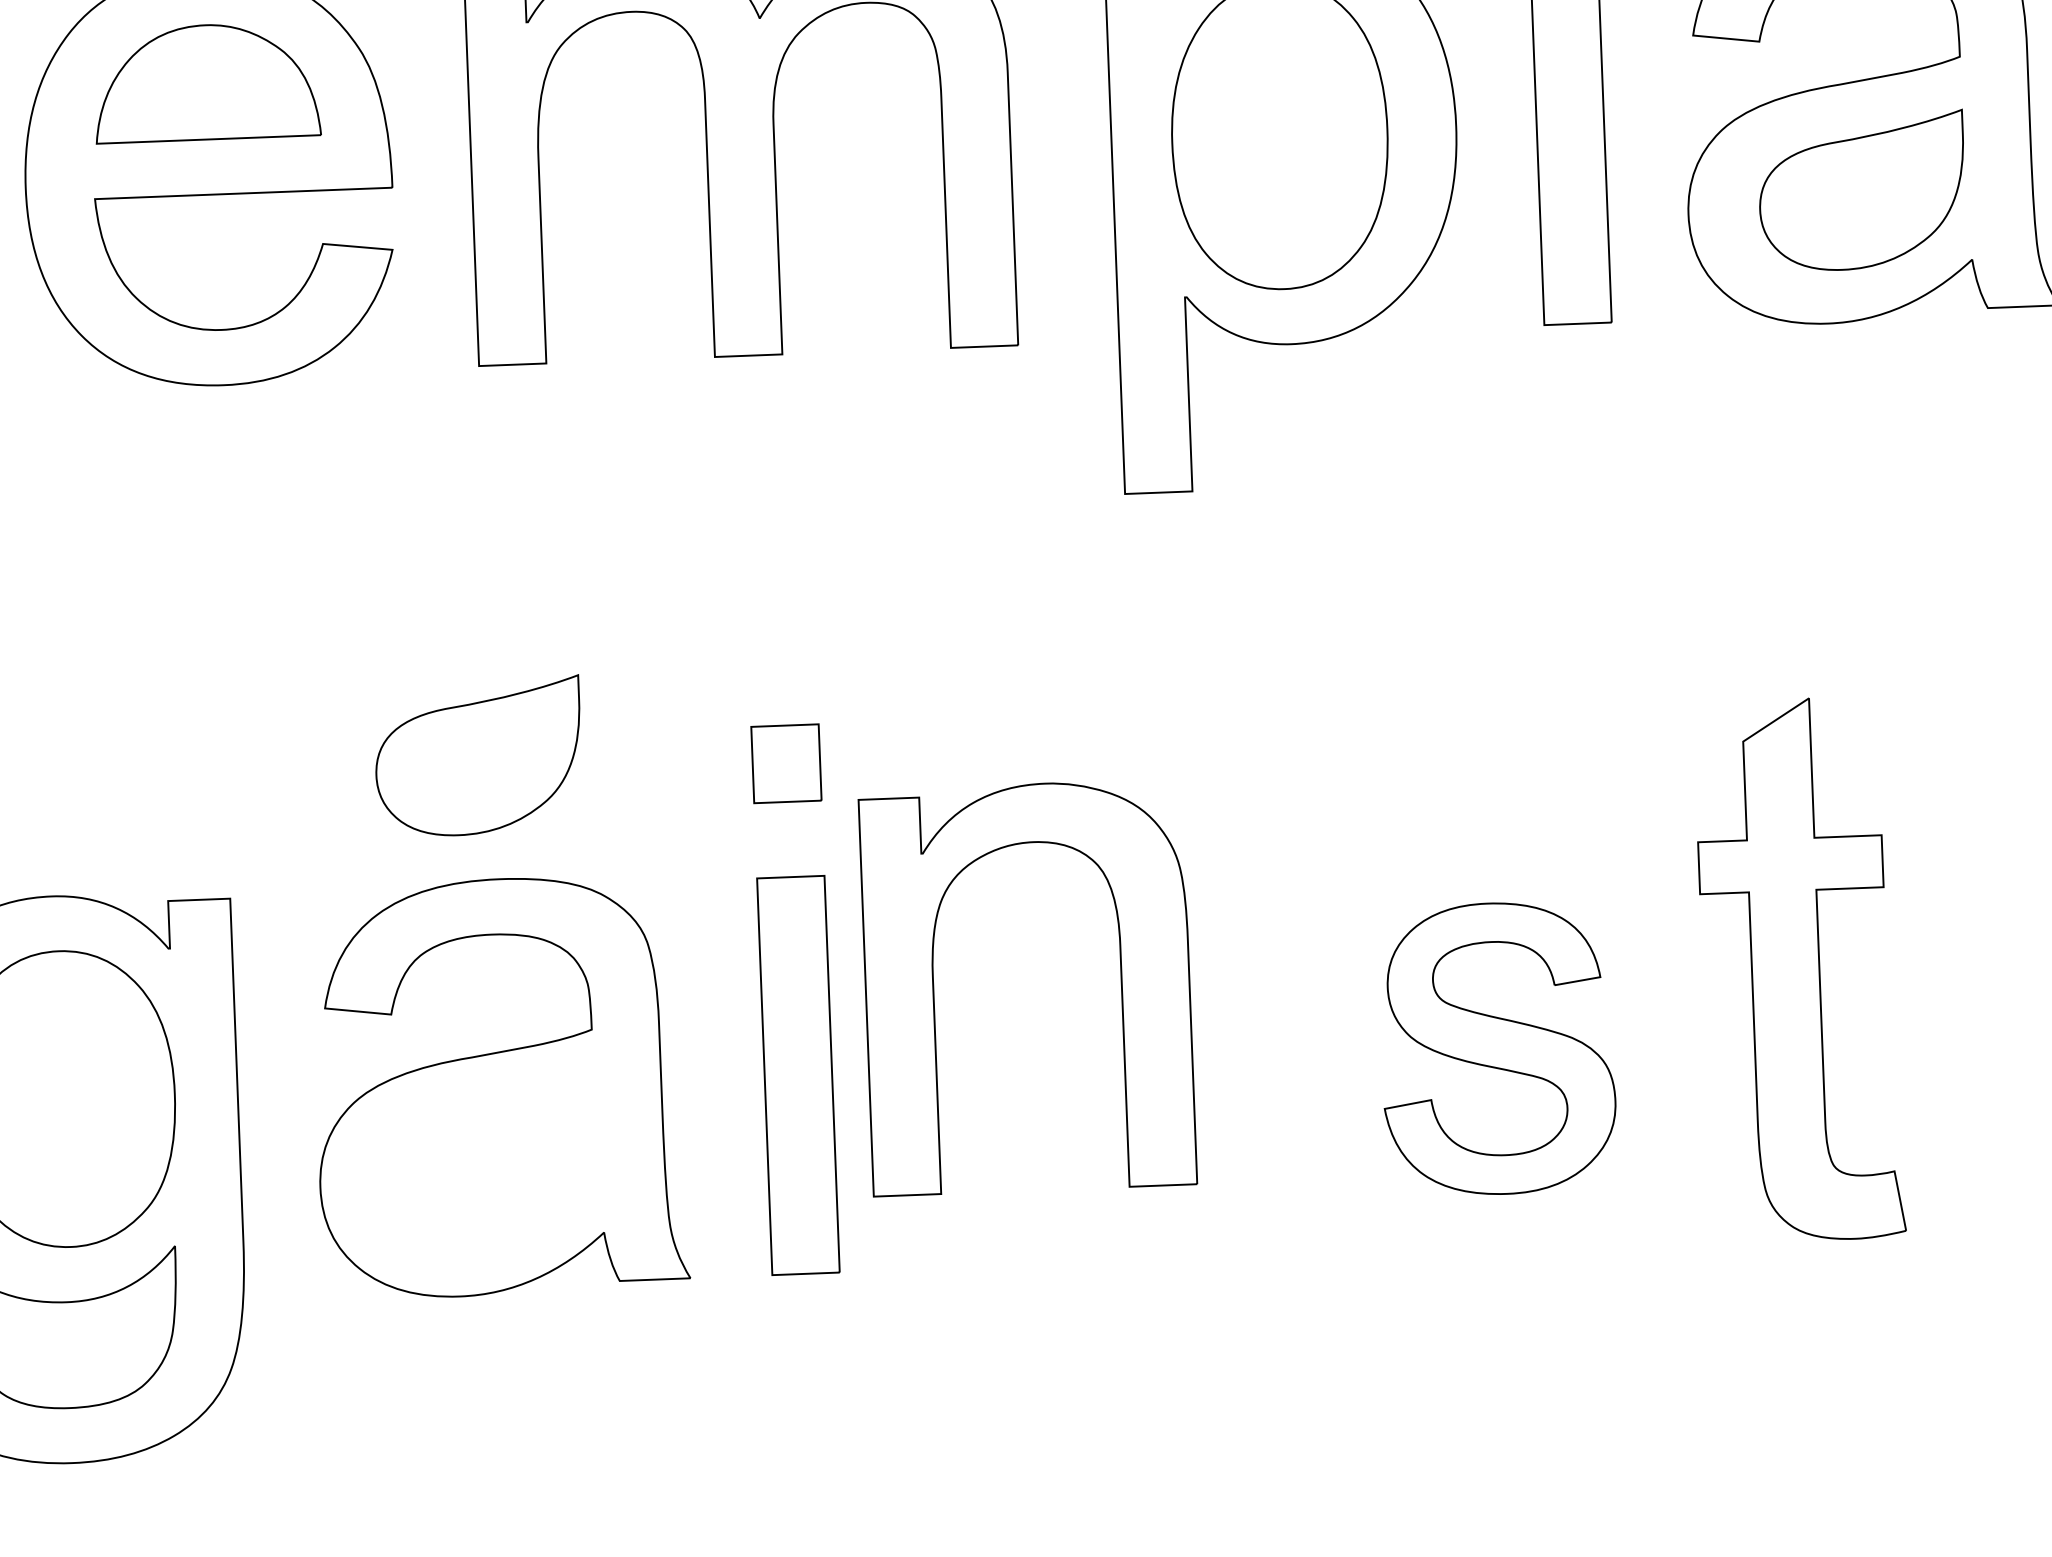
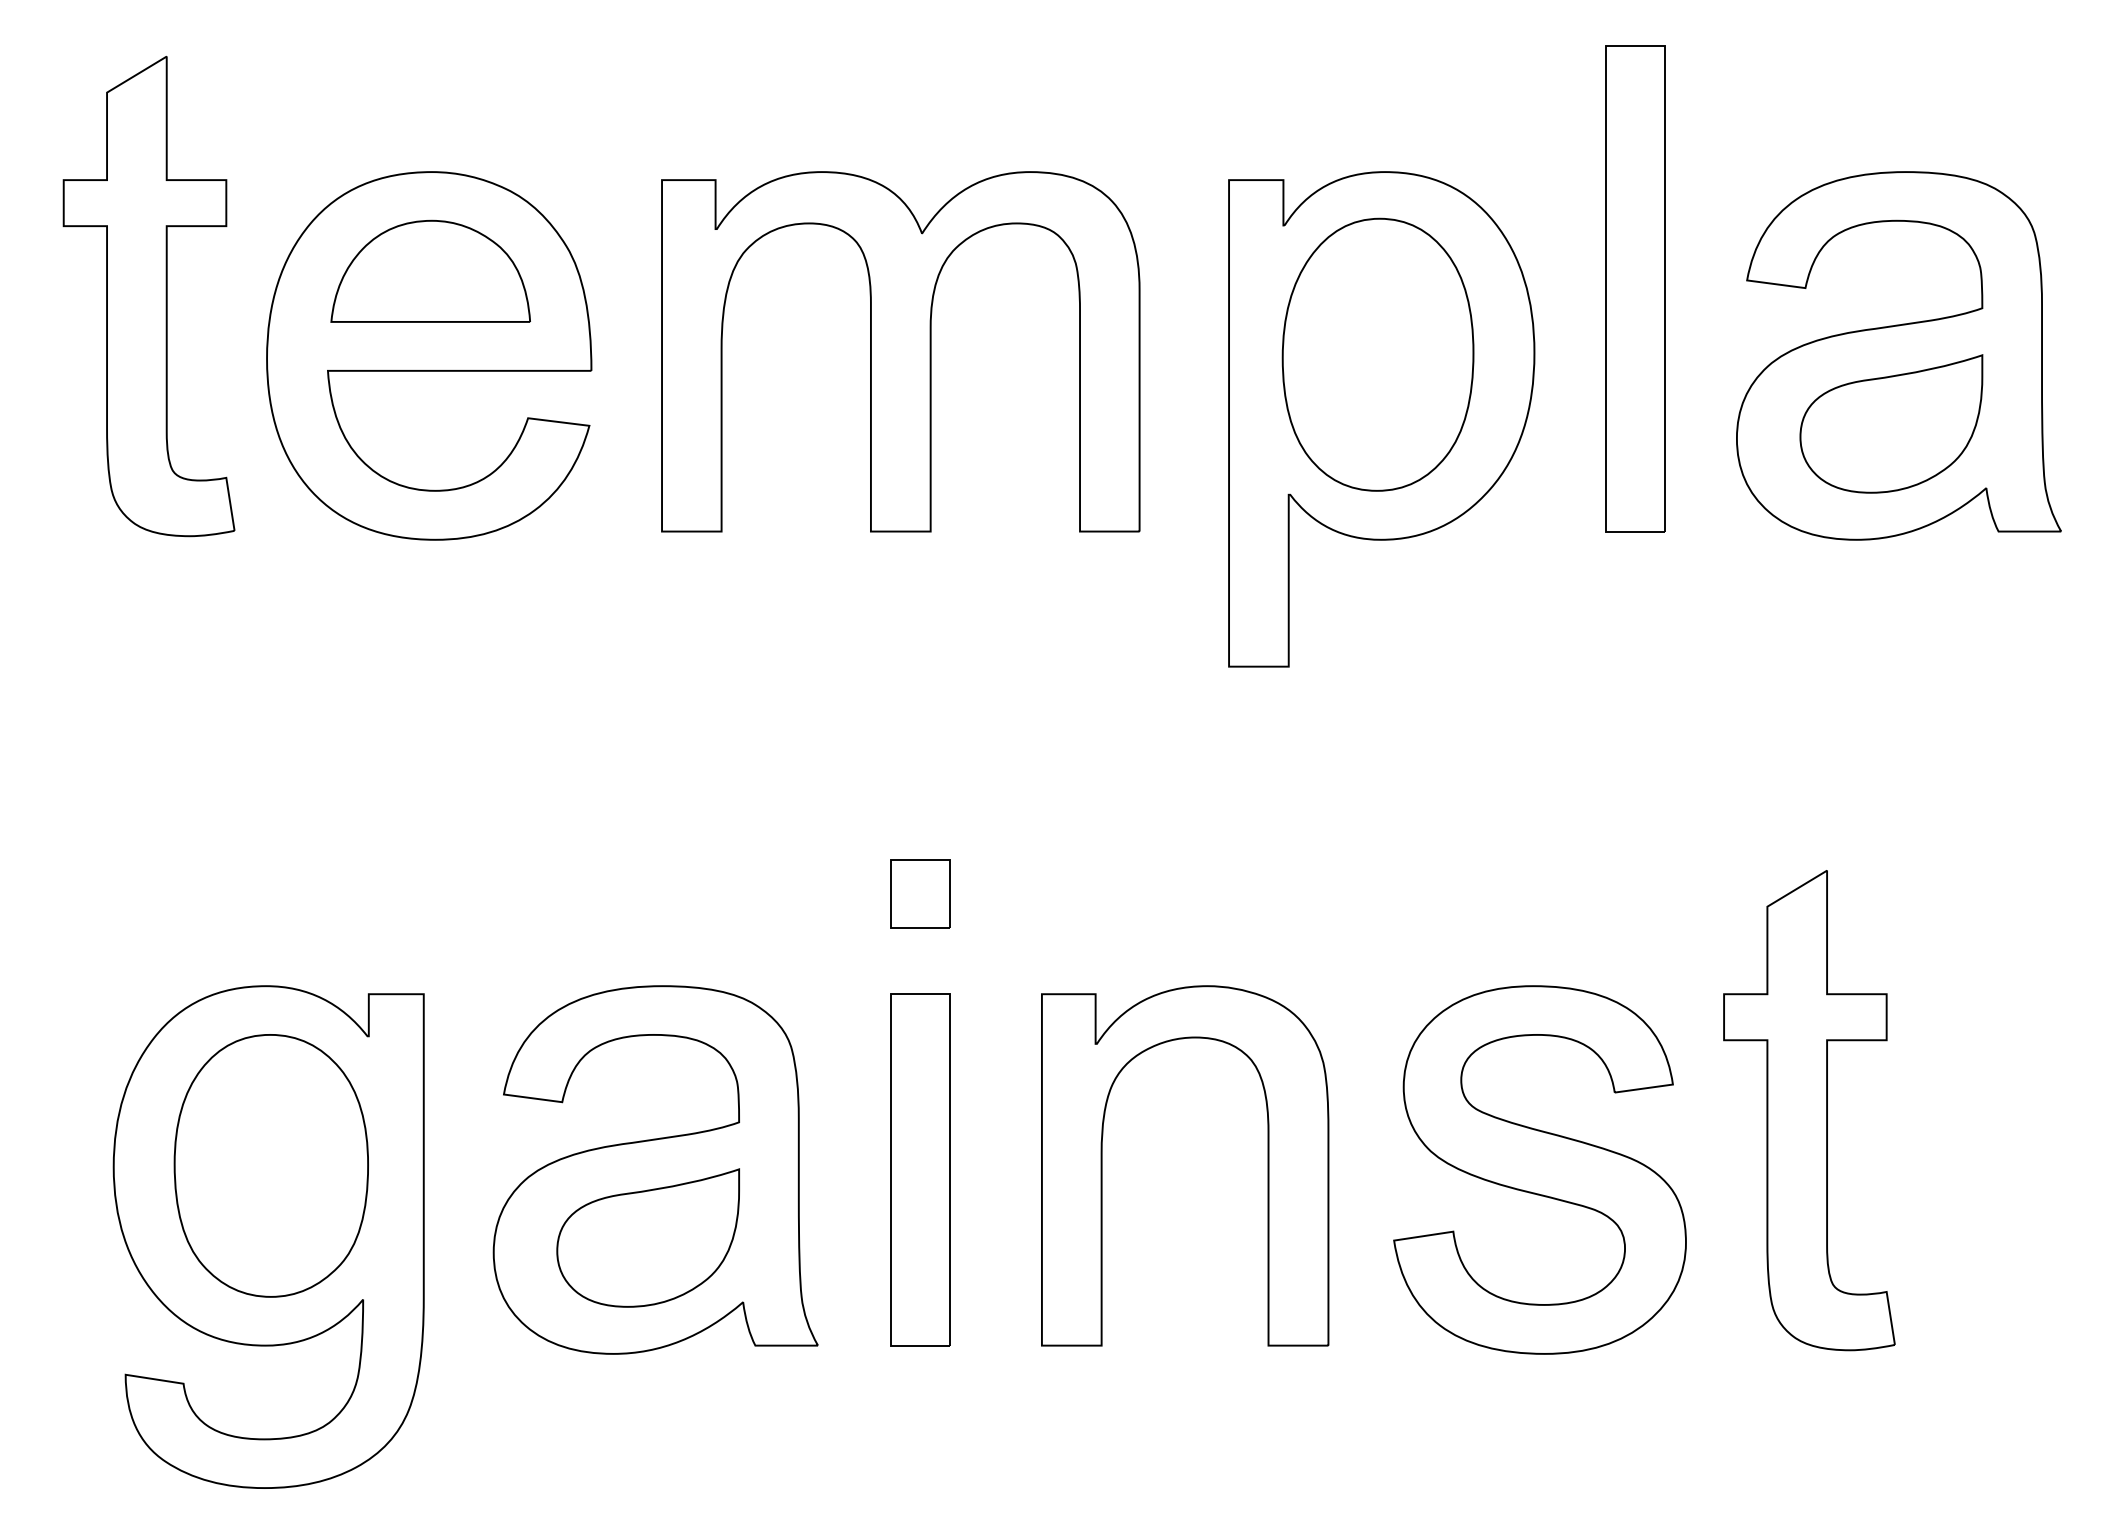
part: (477, 756) -> (647, 1237), moved
part: (1120, 983) -> (1267, 1165), moved
part: (1497, 1048) -> (1539, 1169), size x1.43

